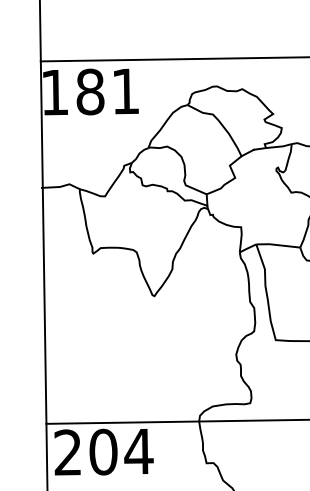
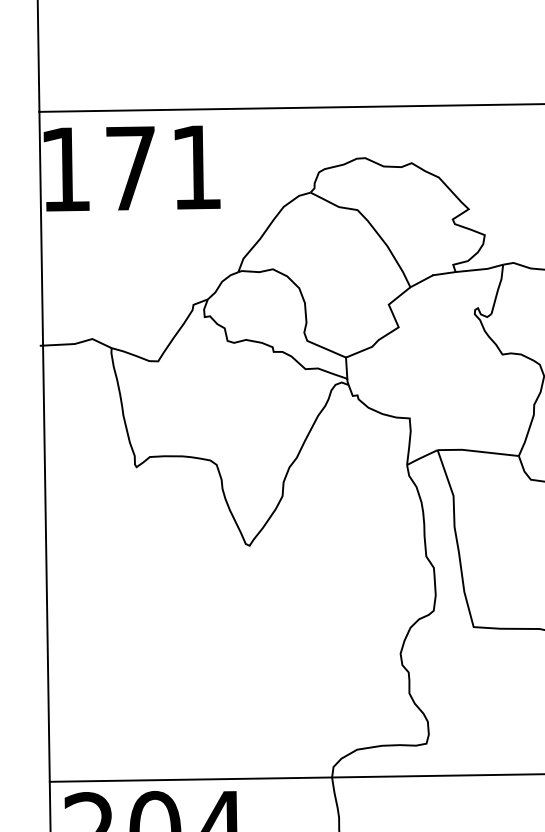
text: (90, 91) -> (131, 167), 181 -> 171

